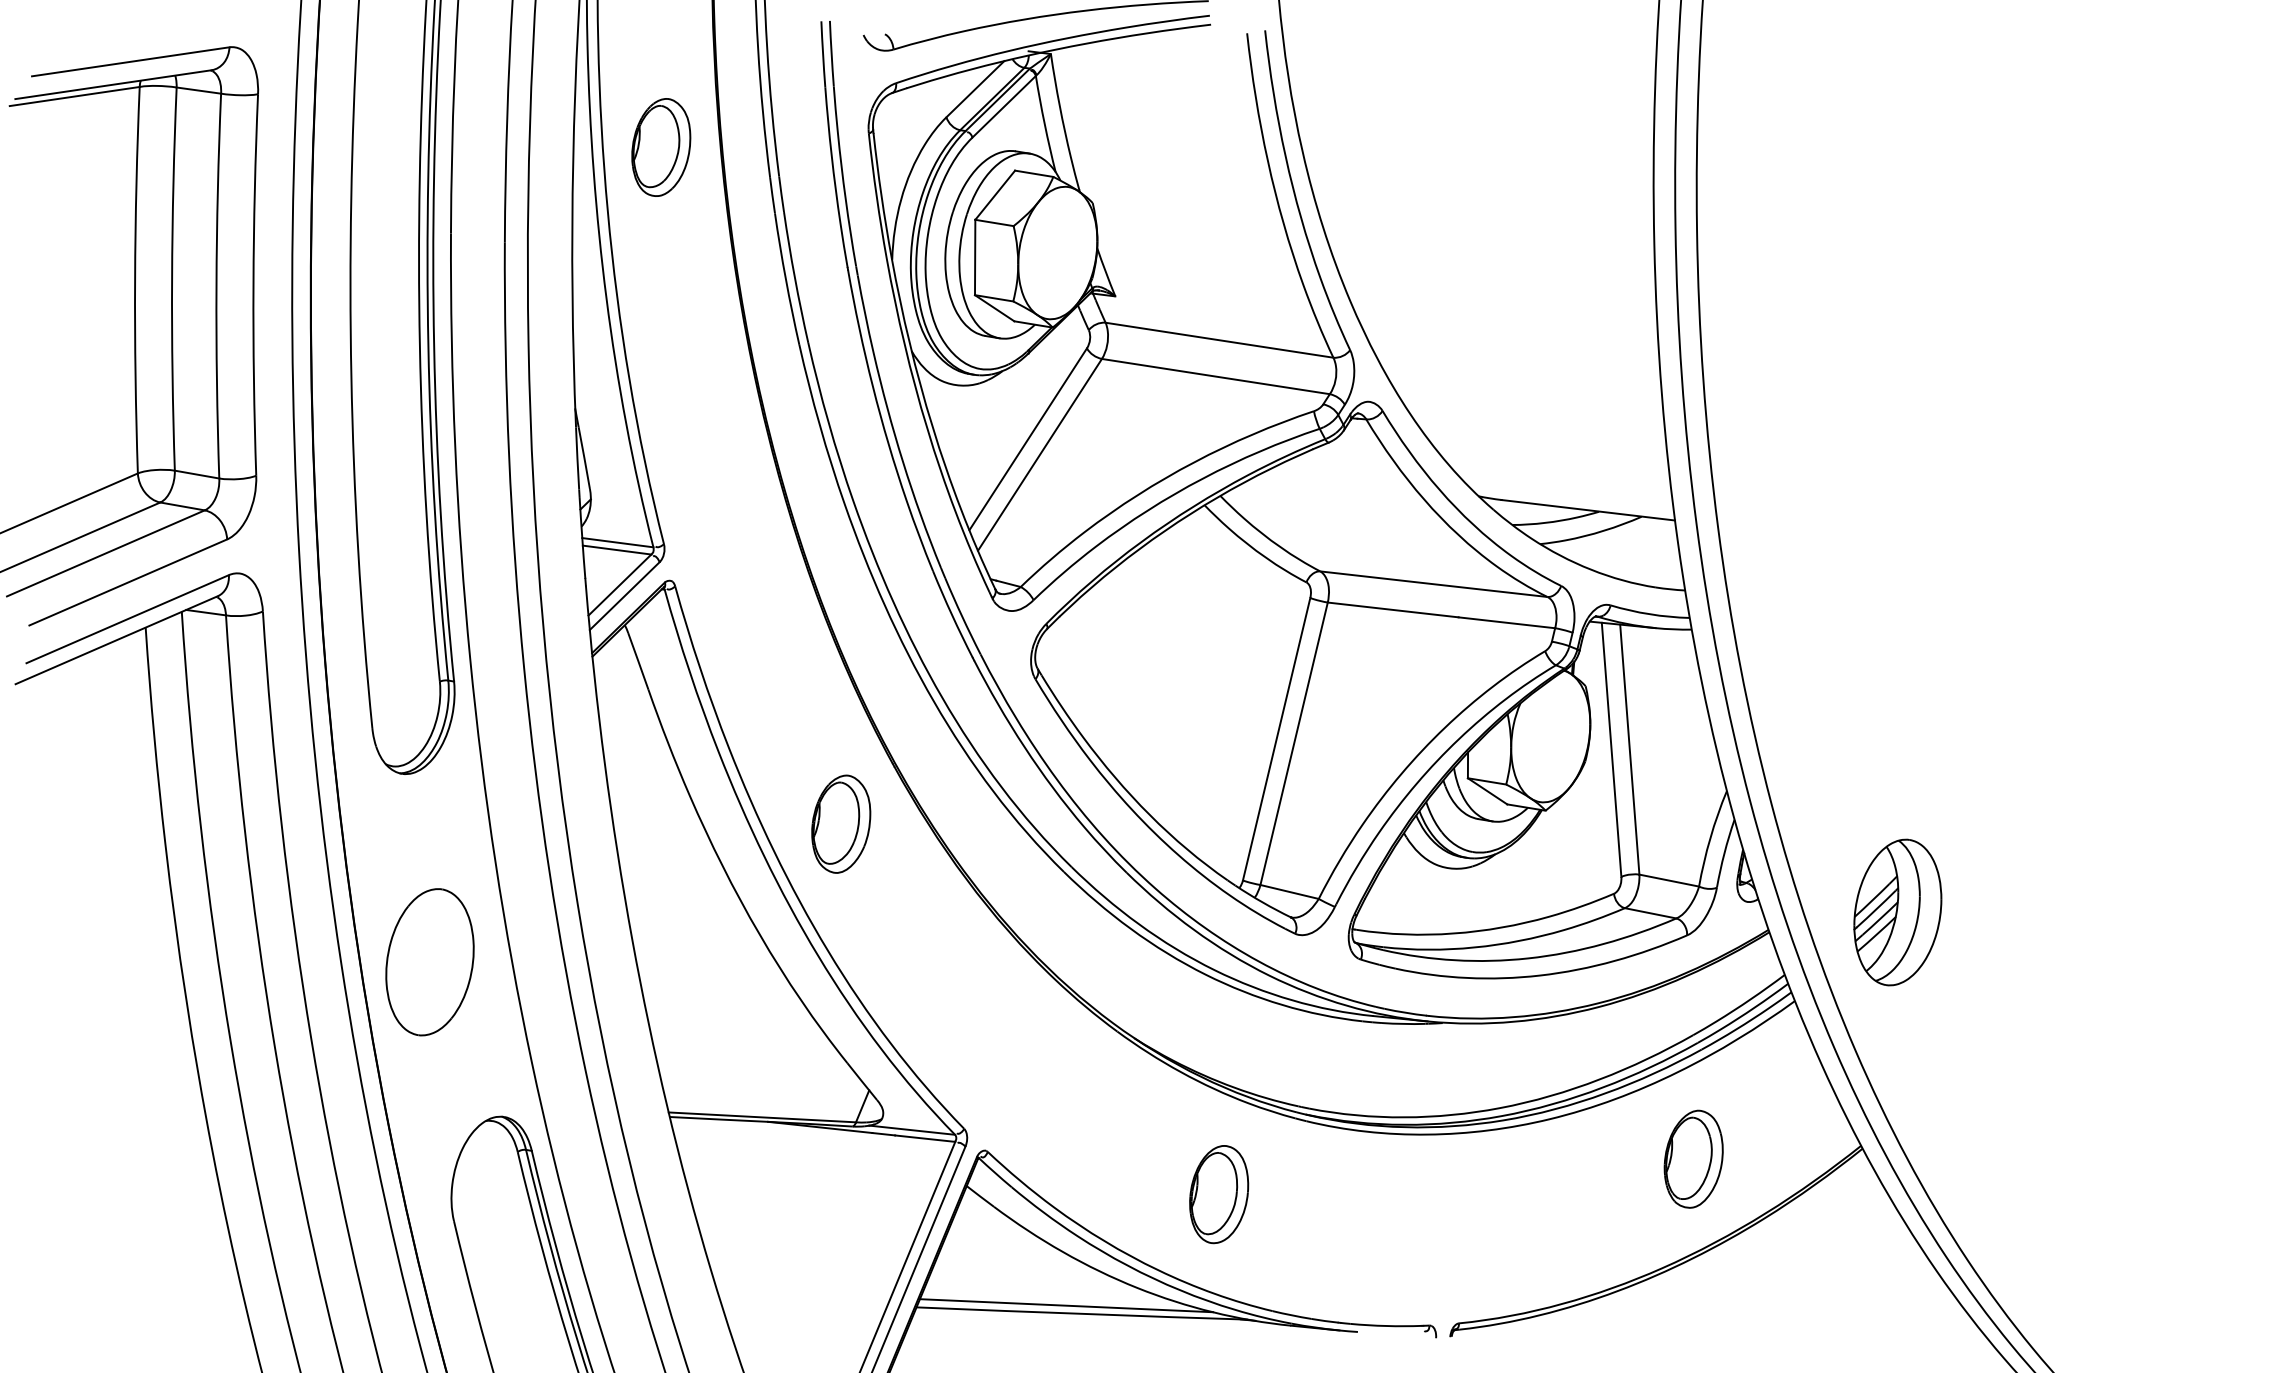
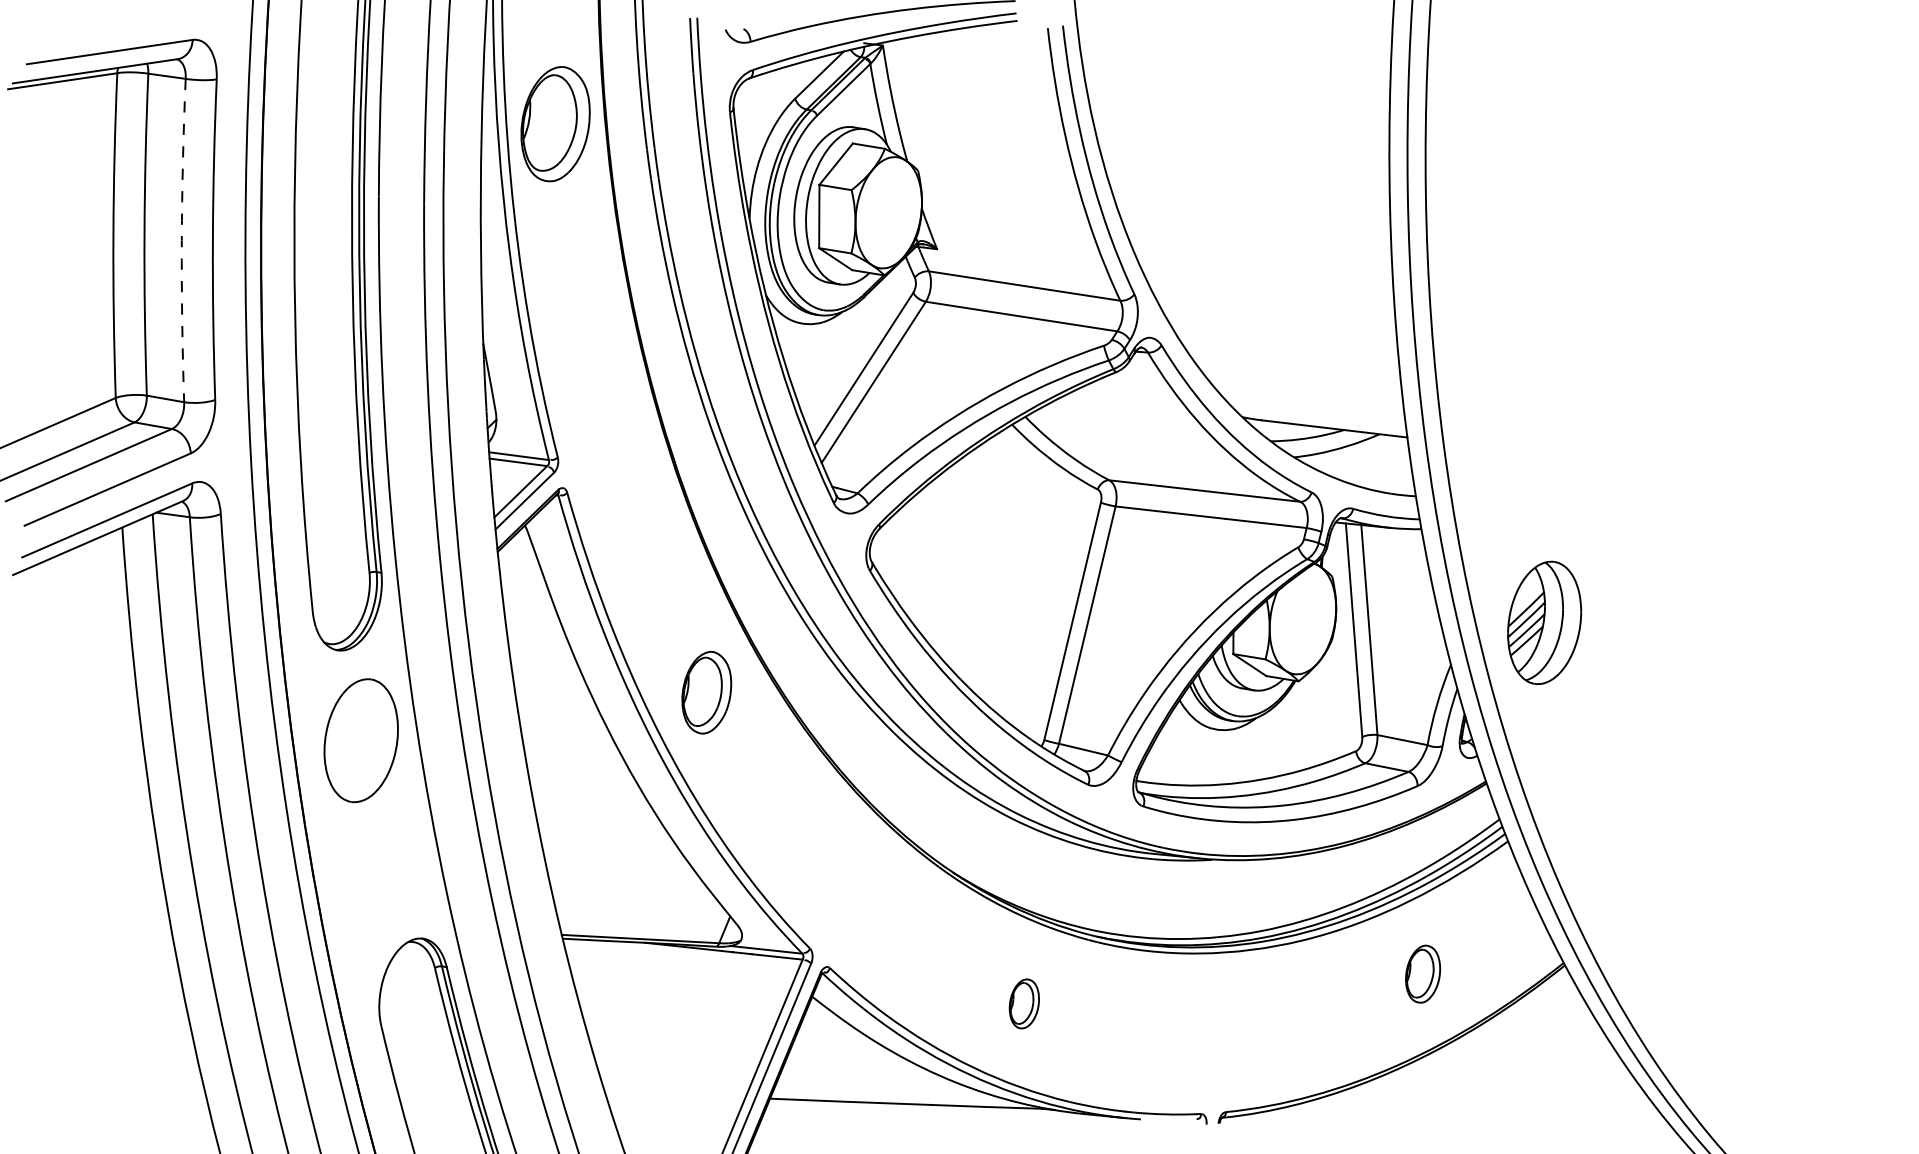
part: (661, 146) -> (555, 123), size x1.4
arc: (216, 286) -> (181, 240), solid -> dashed
part: (1897, 912) -> (1544, 622), moved
part: (429, 962) -> (360, 740), moved
part: (1693, 1158) -> (1422, 973), size x0.7
part: (1219, 1194) -> (1024, 1003), size x0.6
line: (1065, 1304) -> (895, 1096), removed

